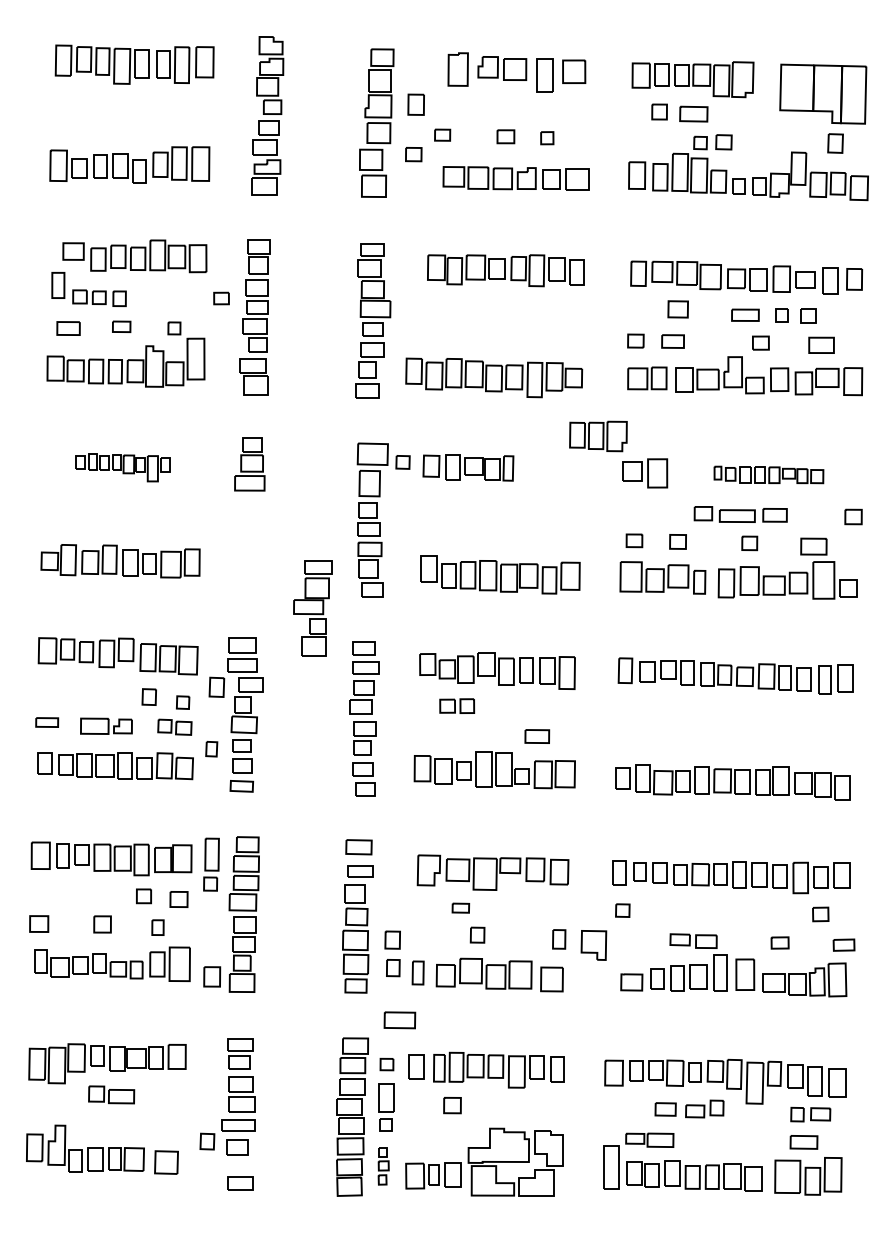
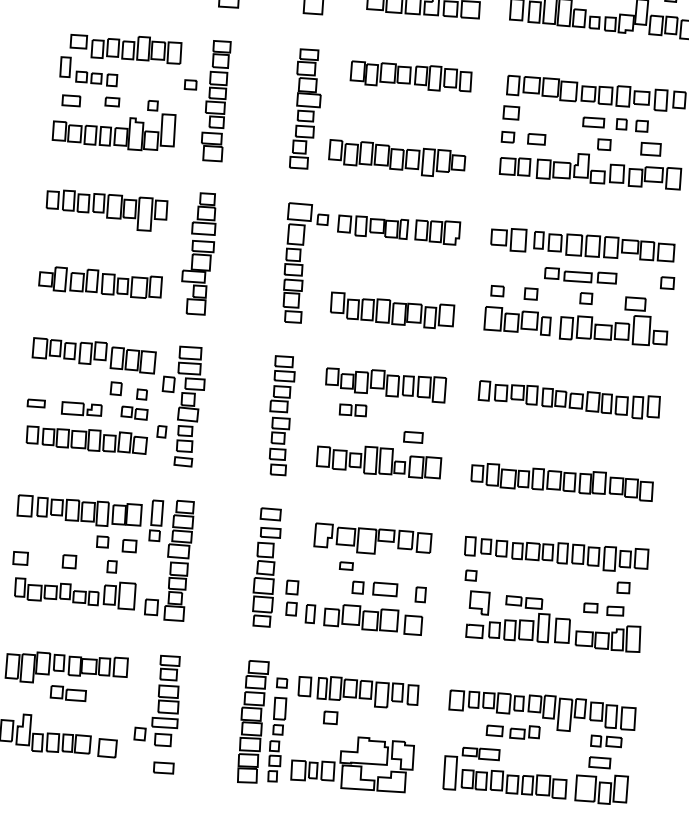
part: (677, 309) -> (510, 112), moved
part: (598, 436) -> (437, 232), moved
part: (122, 467) -> (106, 210), size x1.67
part: (768, 474) -> (603, 246), size x1.67
part: (312, 608) -> (196, 277), moved
part: (843, 944) -> (614, 610), moved
part: (593, 945) -> (479, 603), moved
part: (399, 1020) -> (384, 589), moved
part: (383, 1166) -> (274, 761), size x1.43

